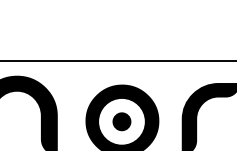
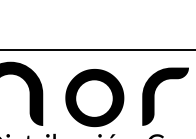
fill: (122, 121) -> (94, 98), removed

